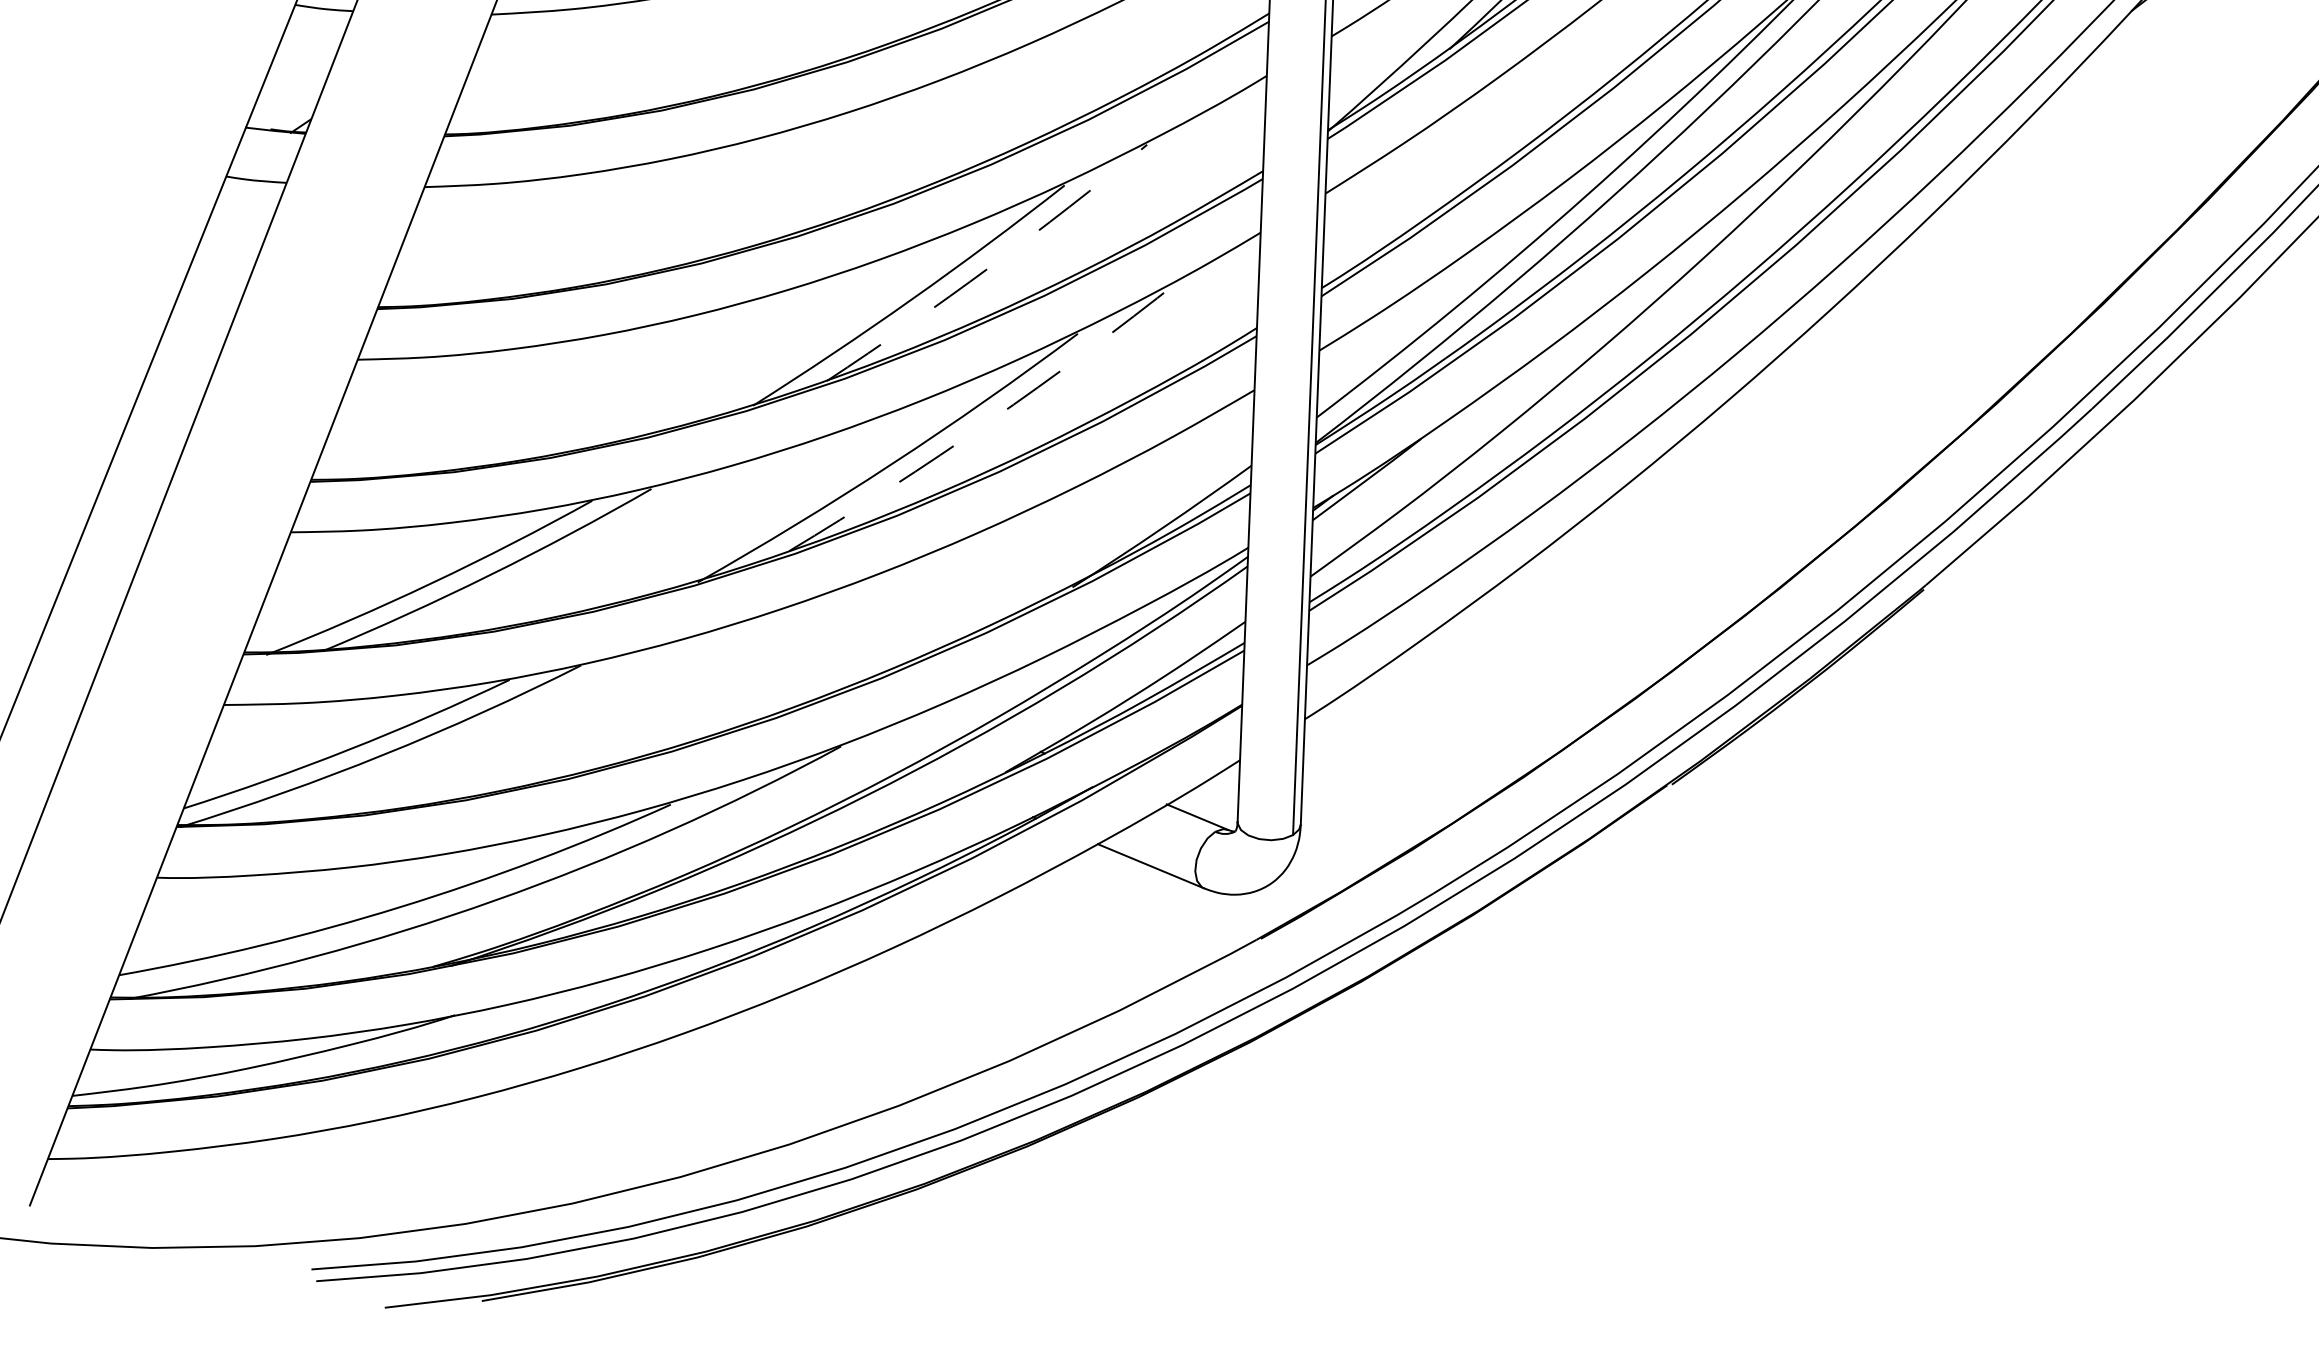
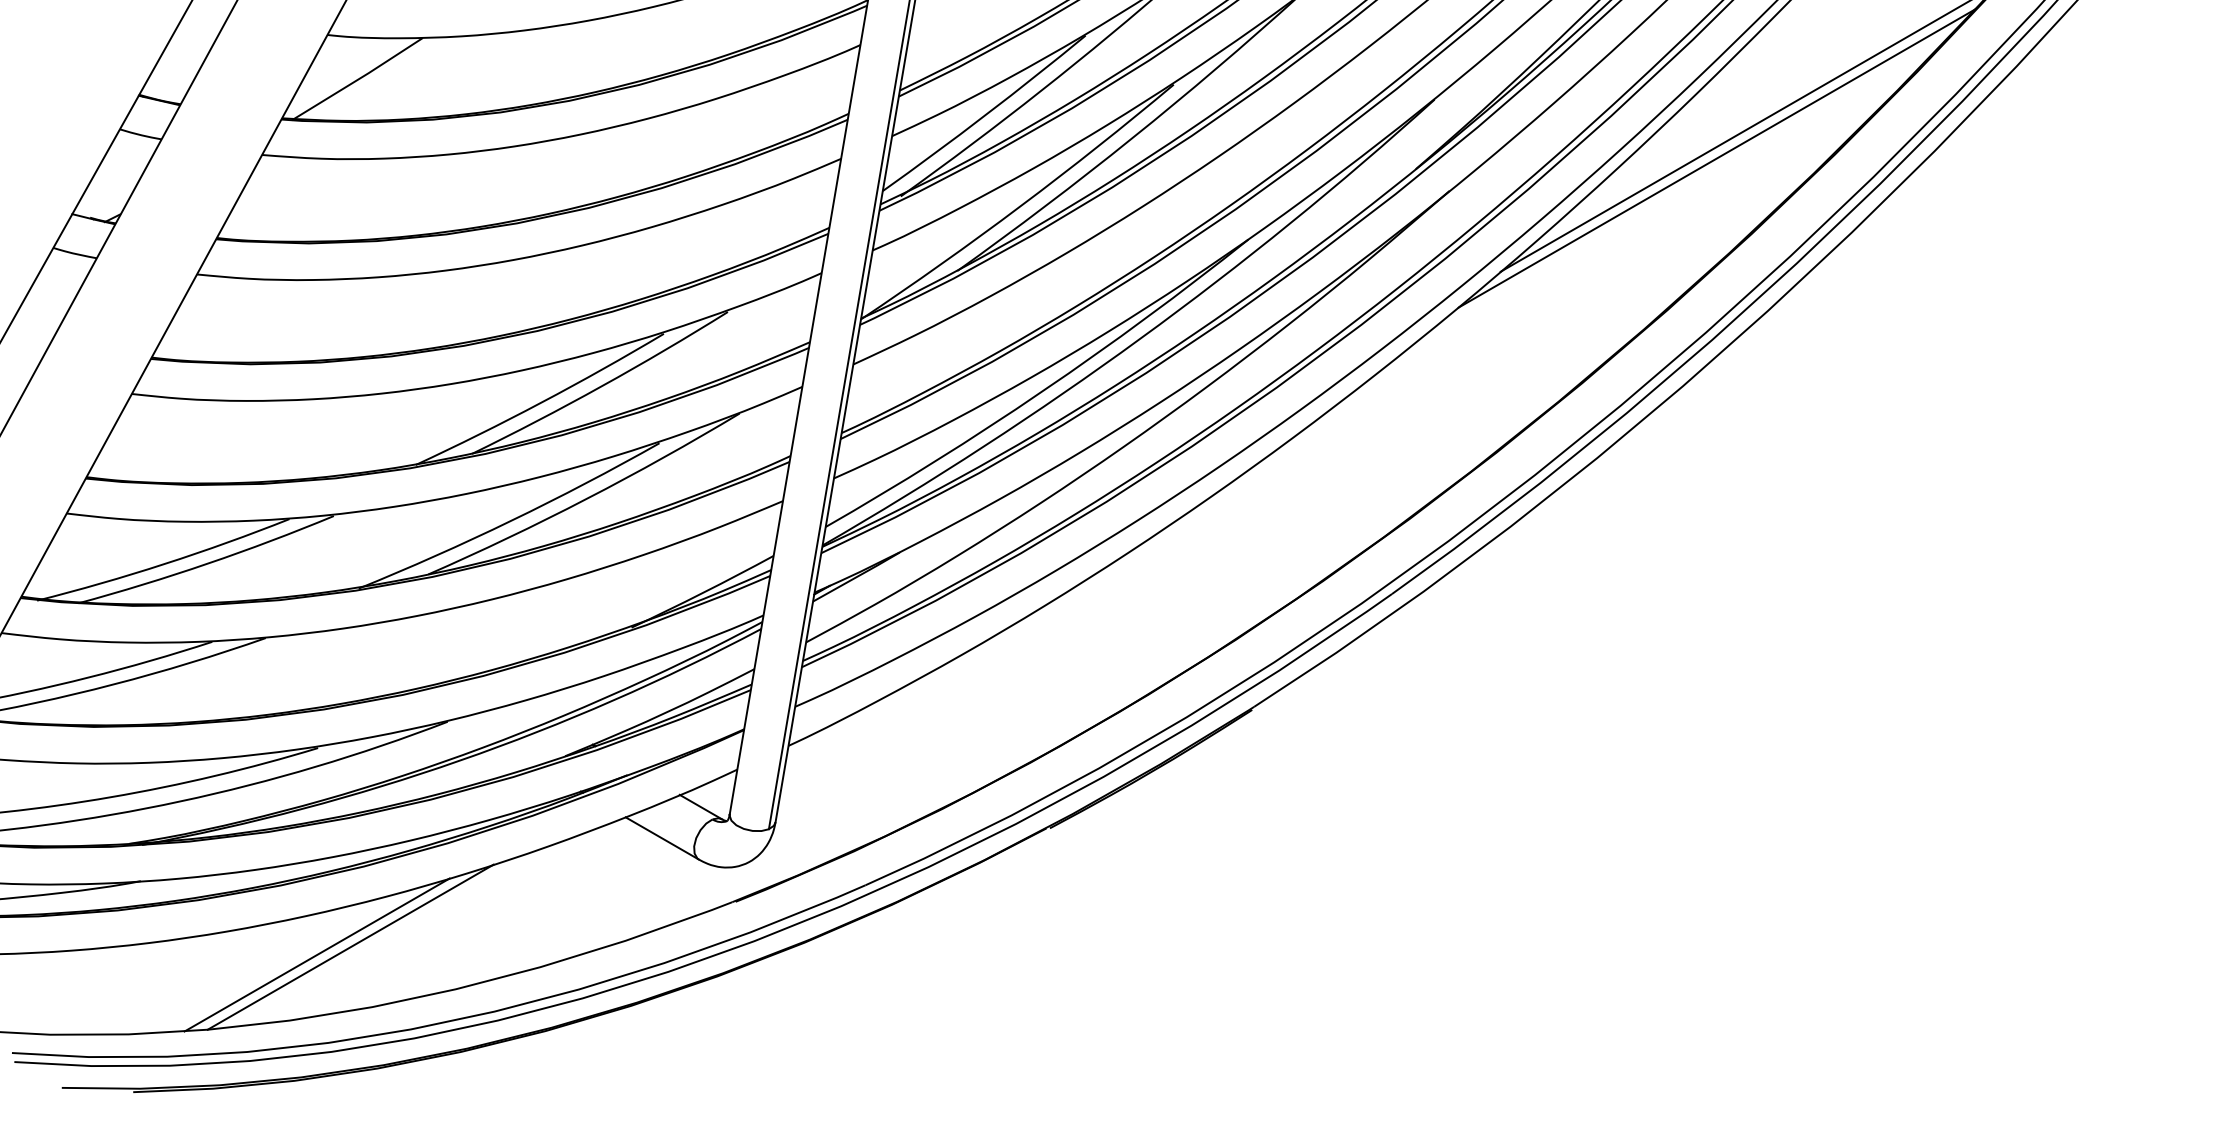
arc: (989, 267) -> (601, 386), dashed -> solid
arc: (989, 421) -> (586, 498), dashed -> solid
line: (749, 1066) -> (350, 946), added
line: (704, 1083) -> (316, 954), added

